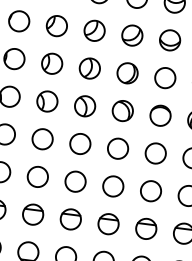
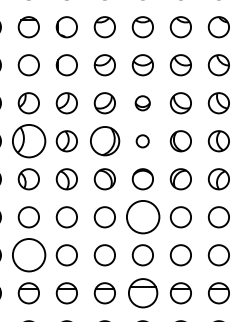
part: (169, 40) -> (142, 103), size x0.7
part: (51, 63) -> (28, 141), size x1.6
part: (127, 73) -> (104, 141), size x1.4
circle: (164, 78) -> (142, 141), size x0.6
circle: (155, 153) -> (142, 217), size x1.6
circle: (37, 177) -> (28, 255), size x1.6
part: (145, 229) -> (142, 293), size x1.4

